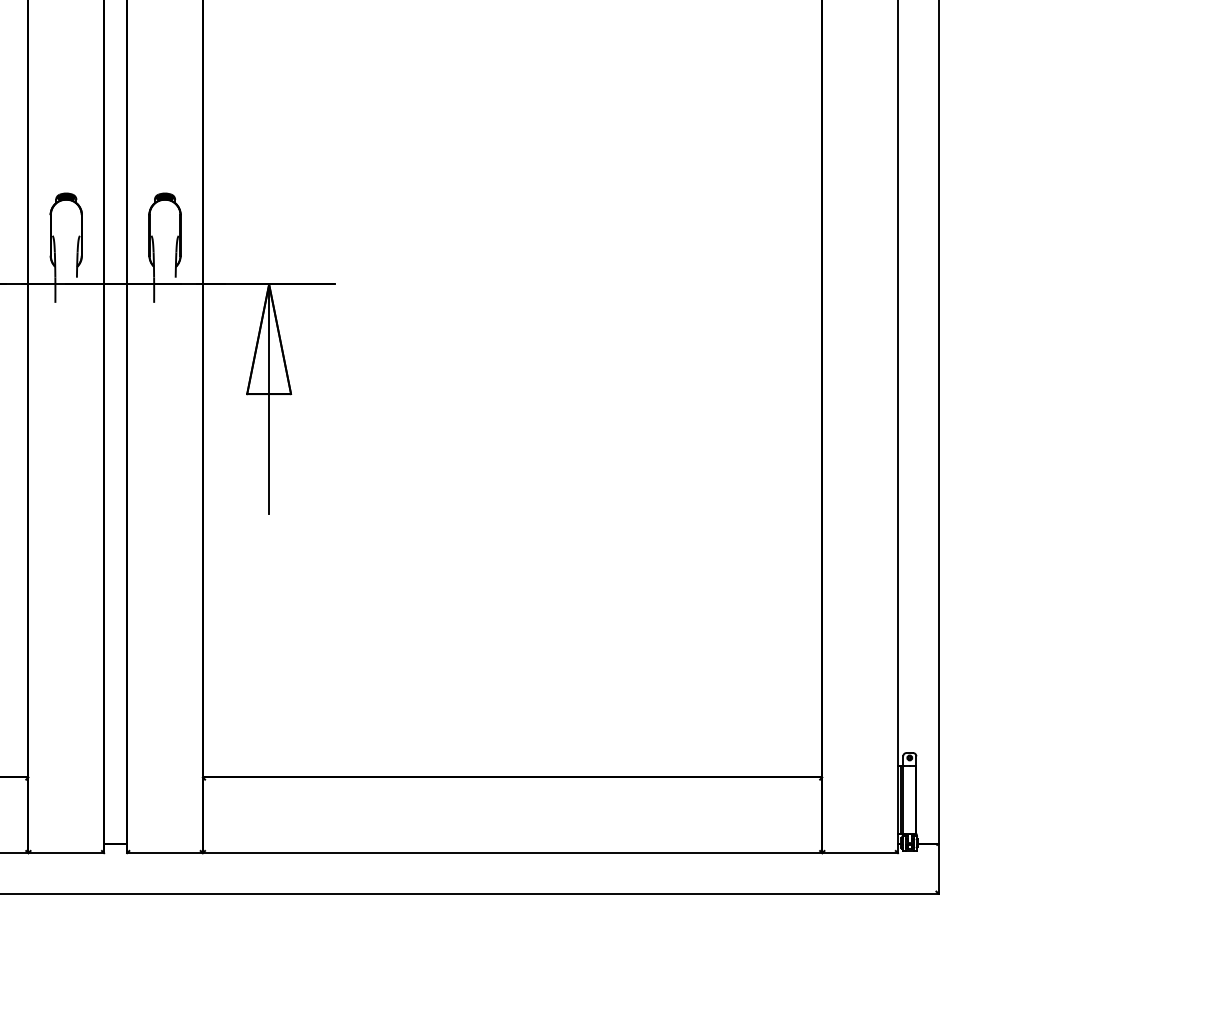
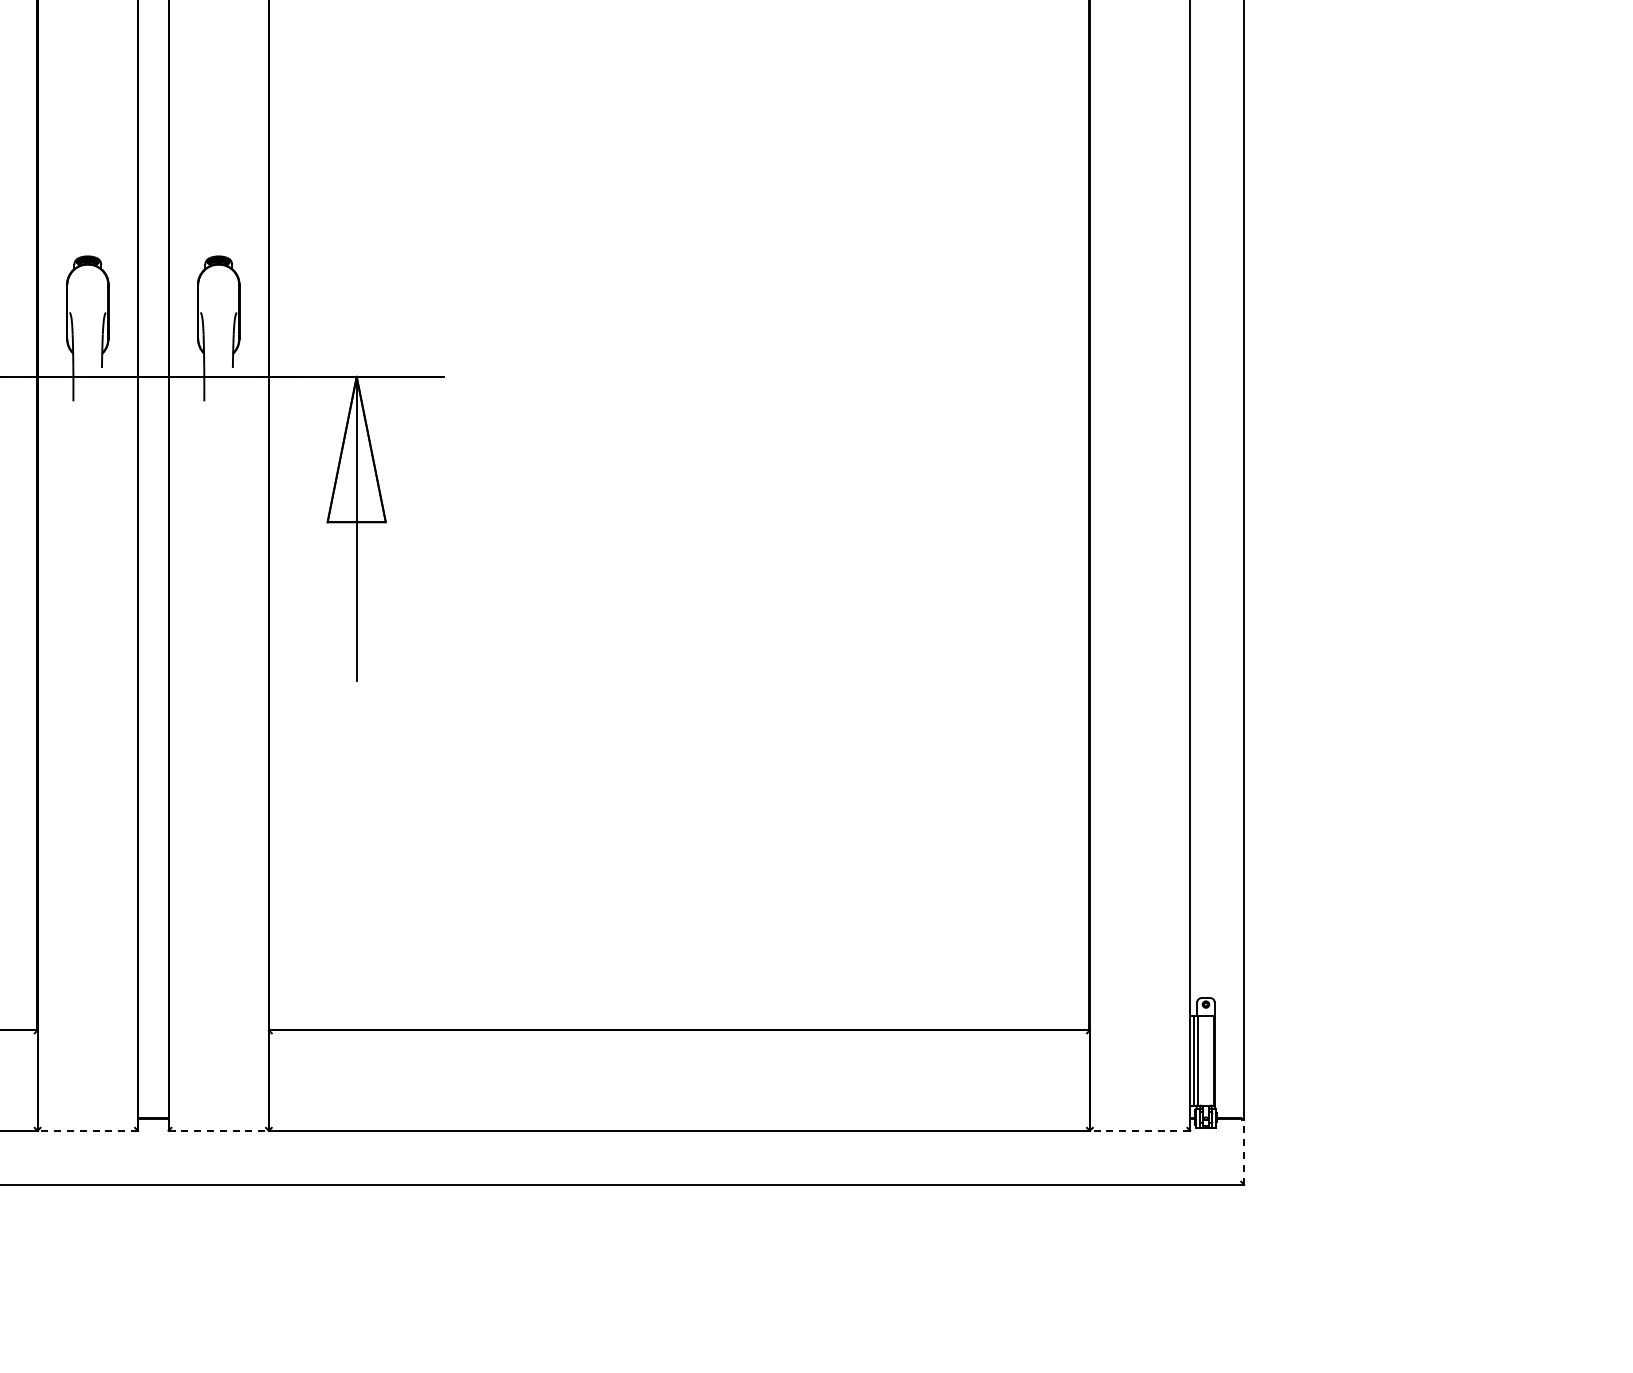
line: (66, 852) -> (87, 1130), solid -> dashed
line: (165, 852) -> (219, 1130), solid -> dashed
line: (859, 852) -> (1139, 1130), solid -> dashed
line: (938, 868) -> (1244, 1151), solid -> dashed

